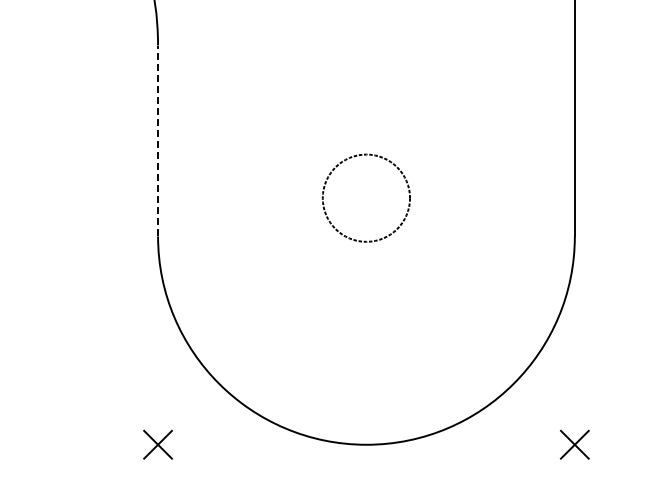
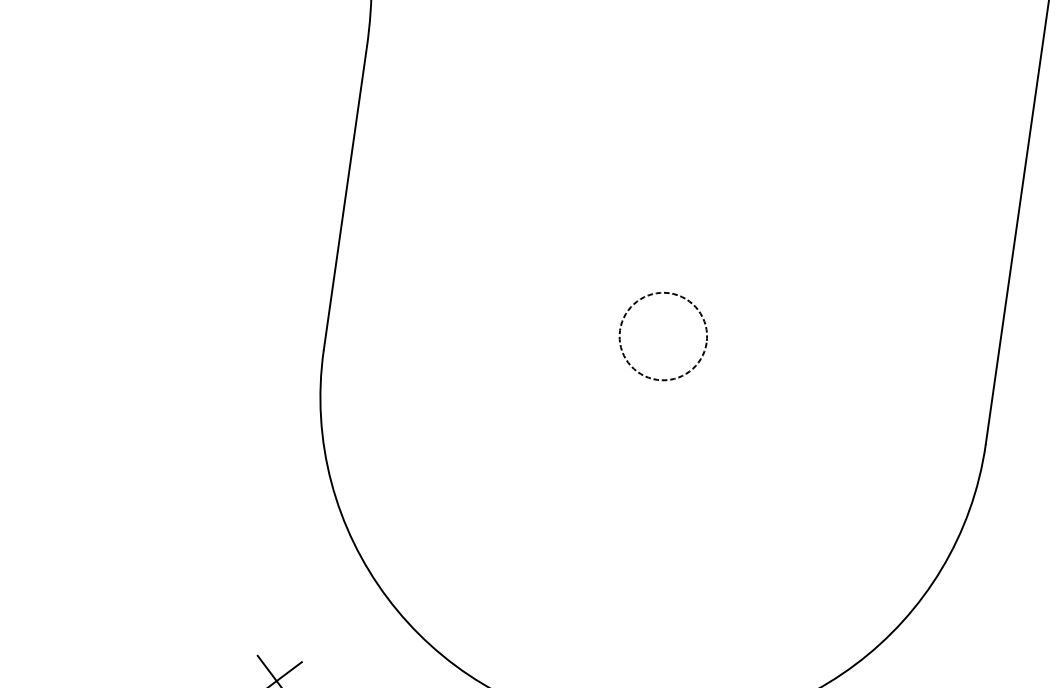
line: (158, 140) -> (346, 197), dashed -> solid
circle: (366, 197) -> (663, 335), size x0.62

